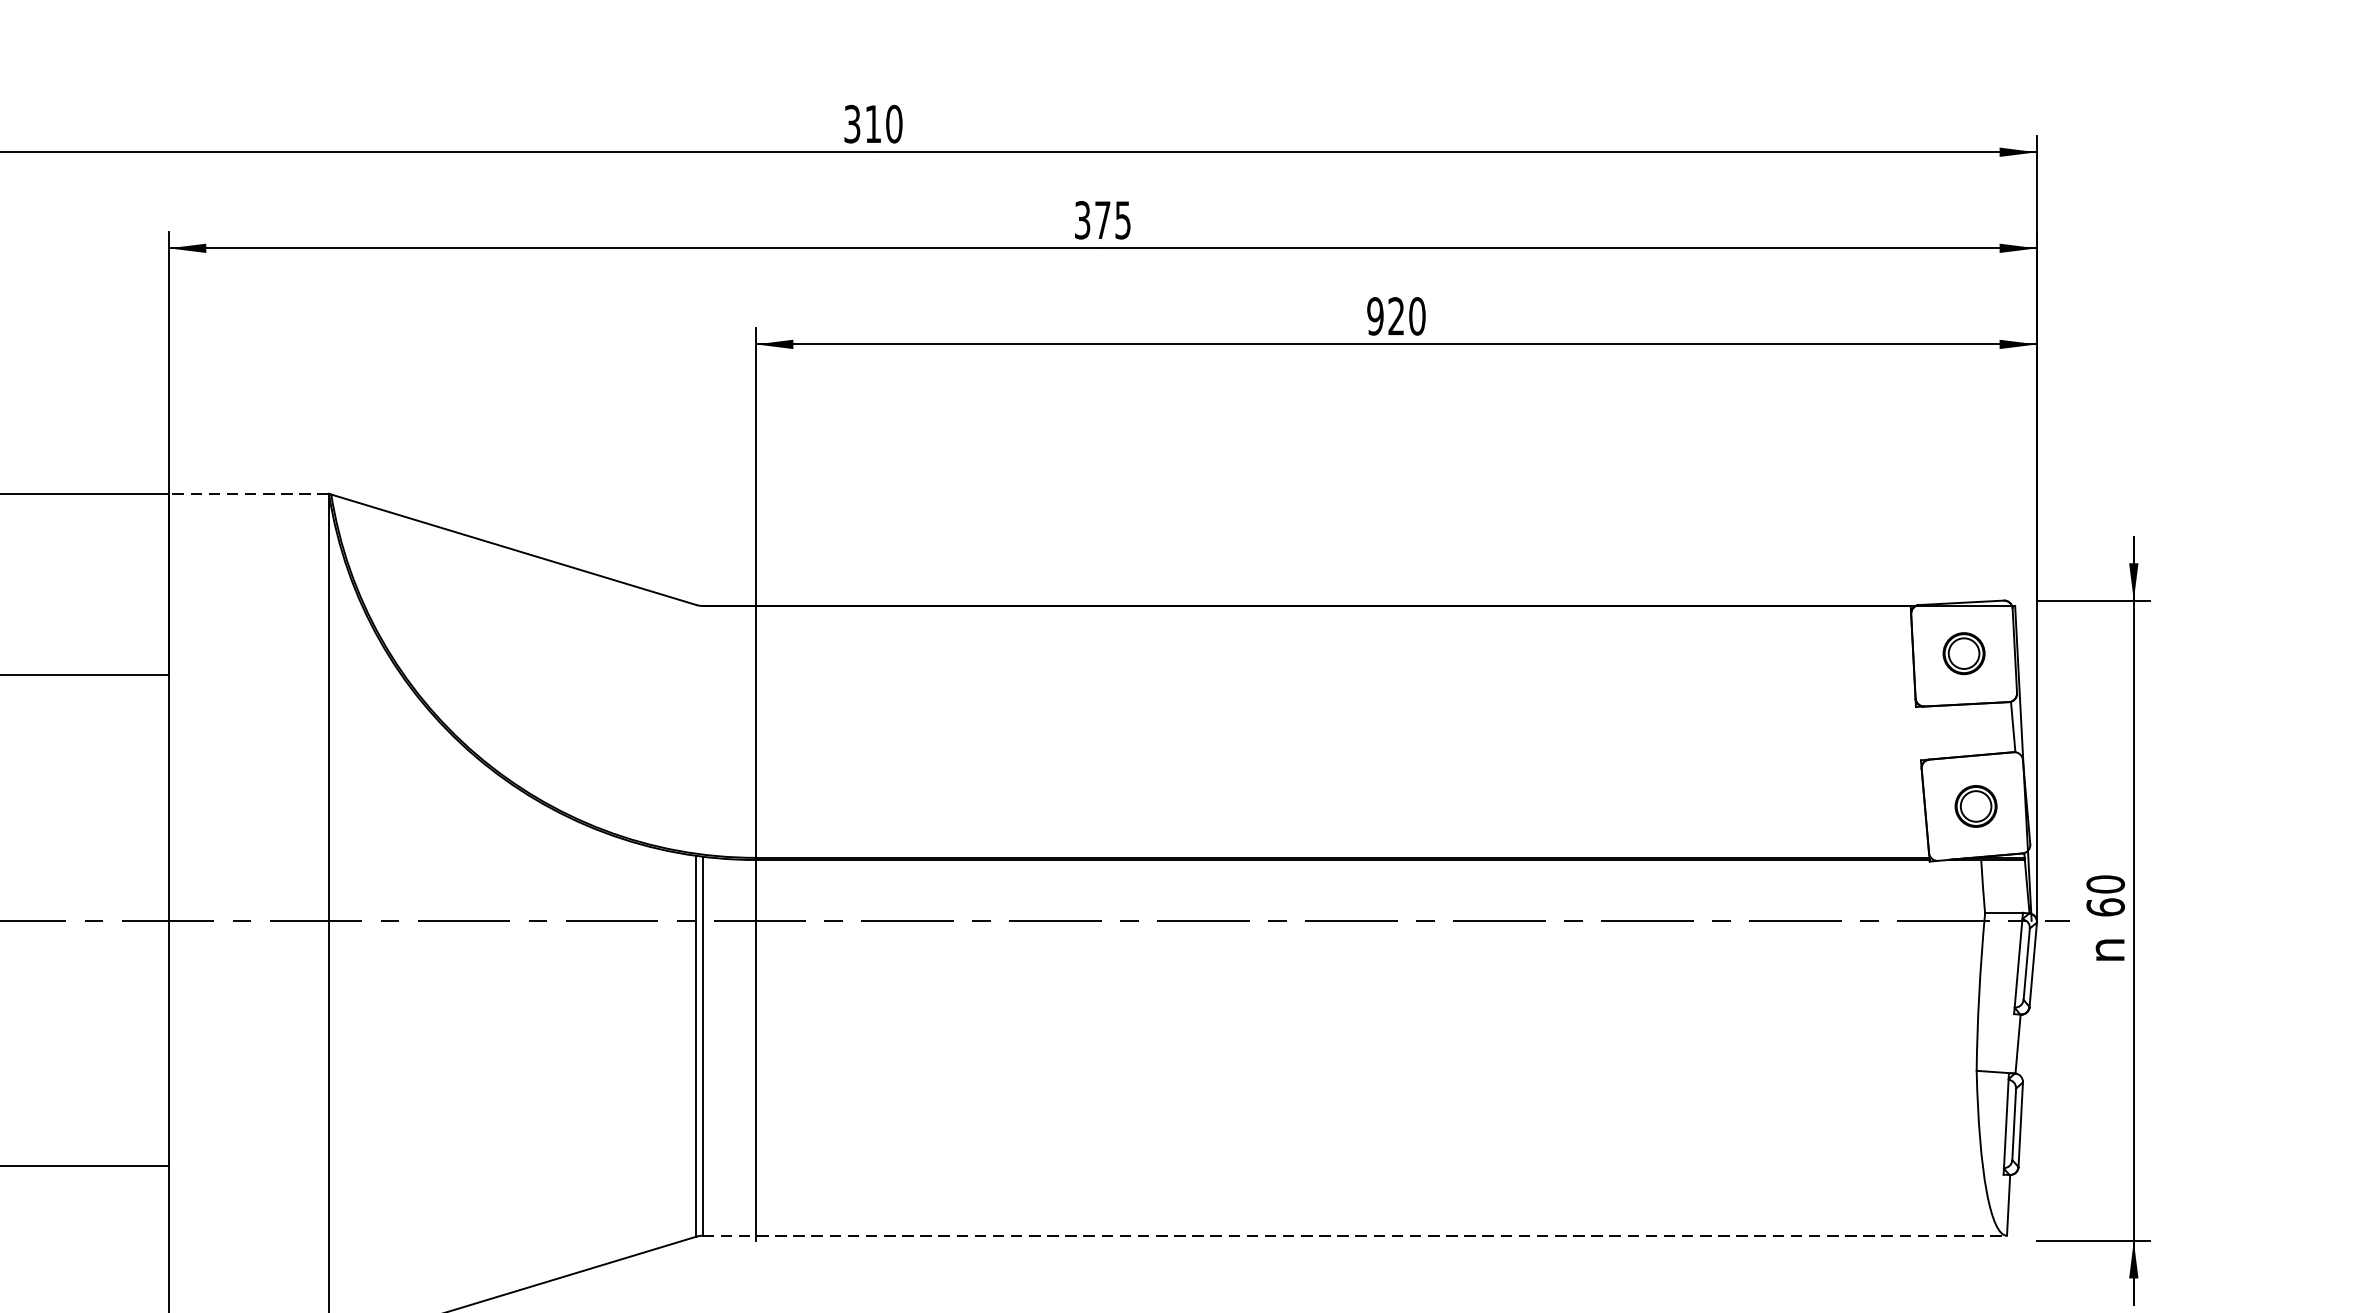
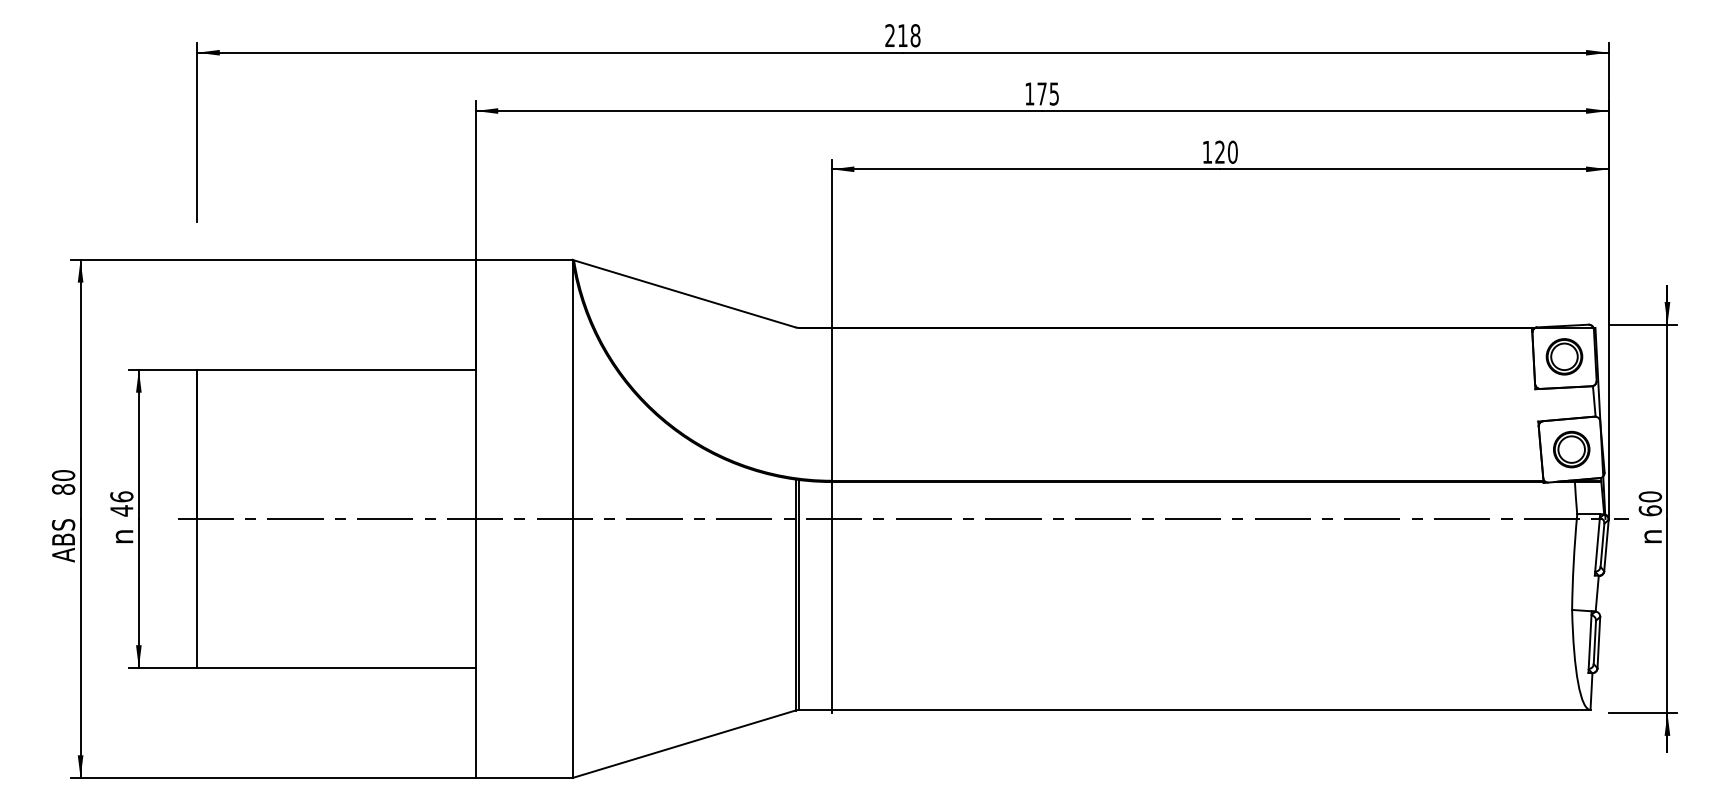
text: (872, 123) -> (902, 35), 310 -> 218
text: (1082, 219) -> (1029, 93), 375 -> 175
text: (1375, 315) -> (1207, 151), 920 -> 120
line: (249, 493) -> (524, 259), dashed -> solid
part: (1964, 653) -> (1564, 356), size x1.43
part: (1975, 806) -> (1571, 449), size x1.43
line: (1354, 1234) -> (1194, 709), dashed -> solid

